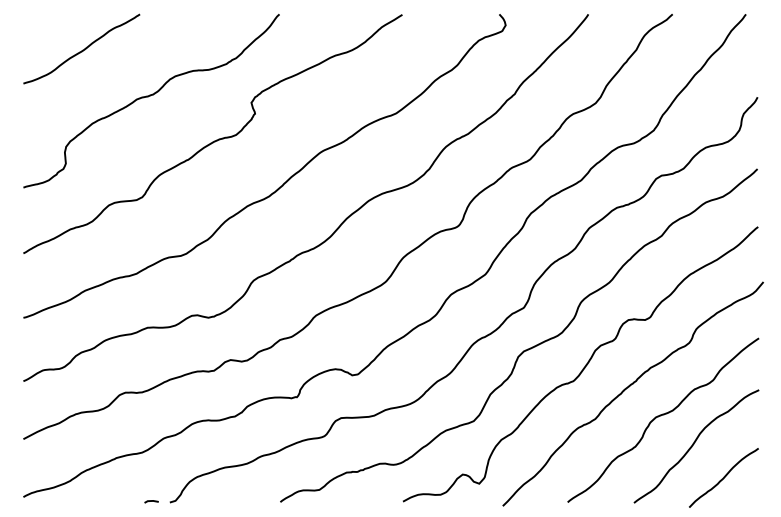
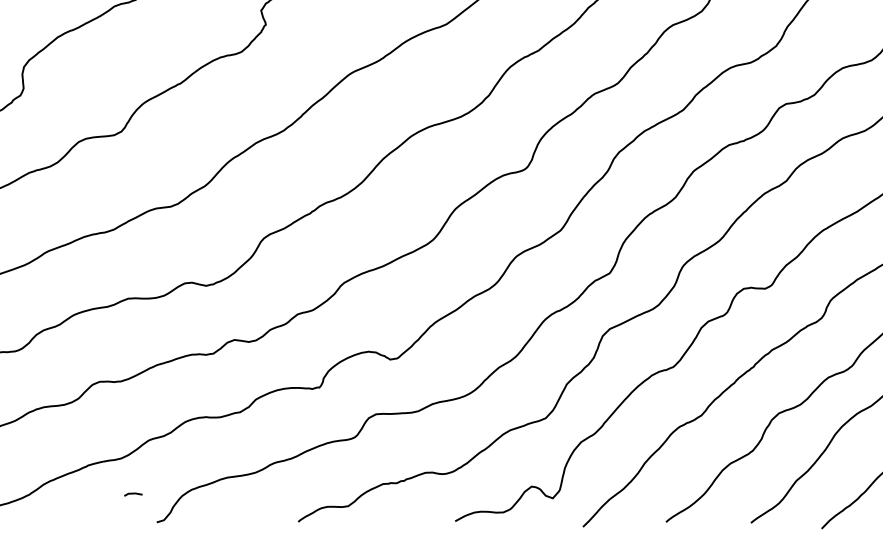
line: (151, 501) -> (133, 494), moved

